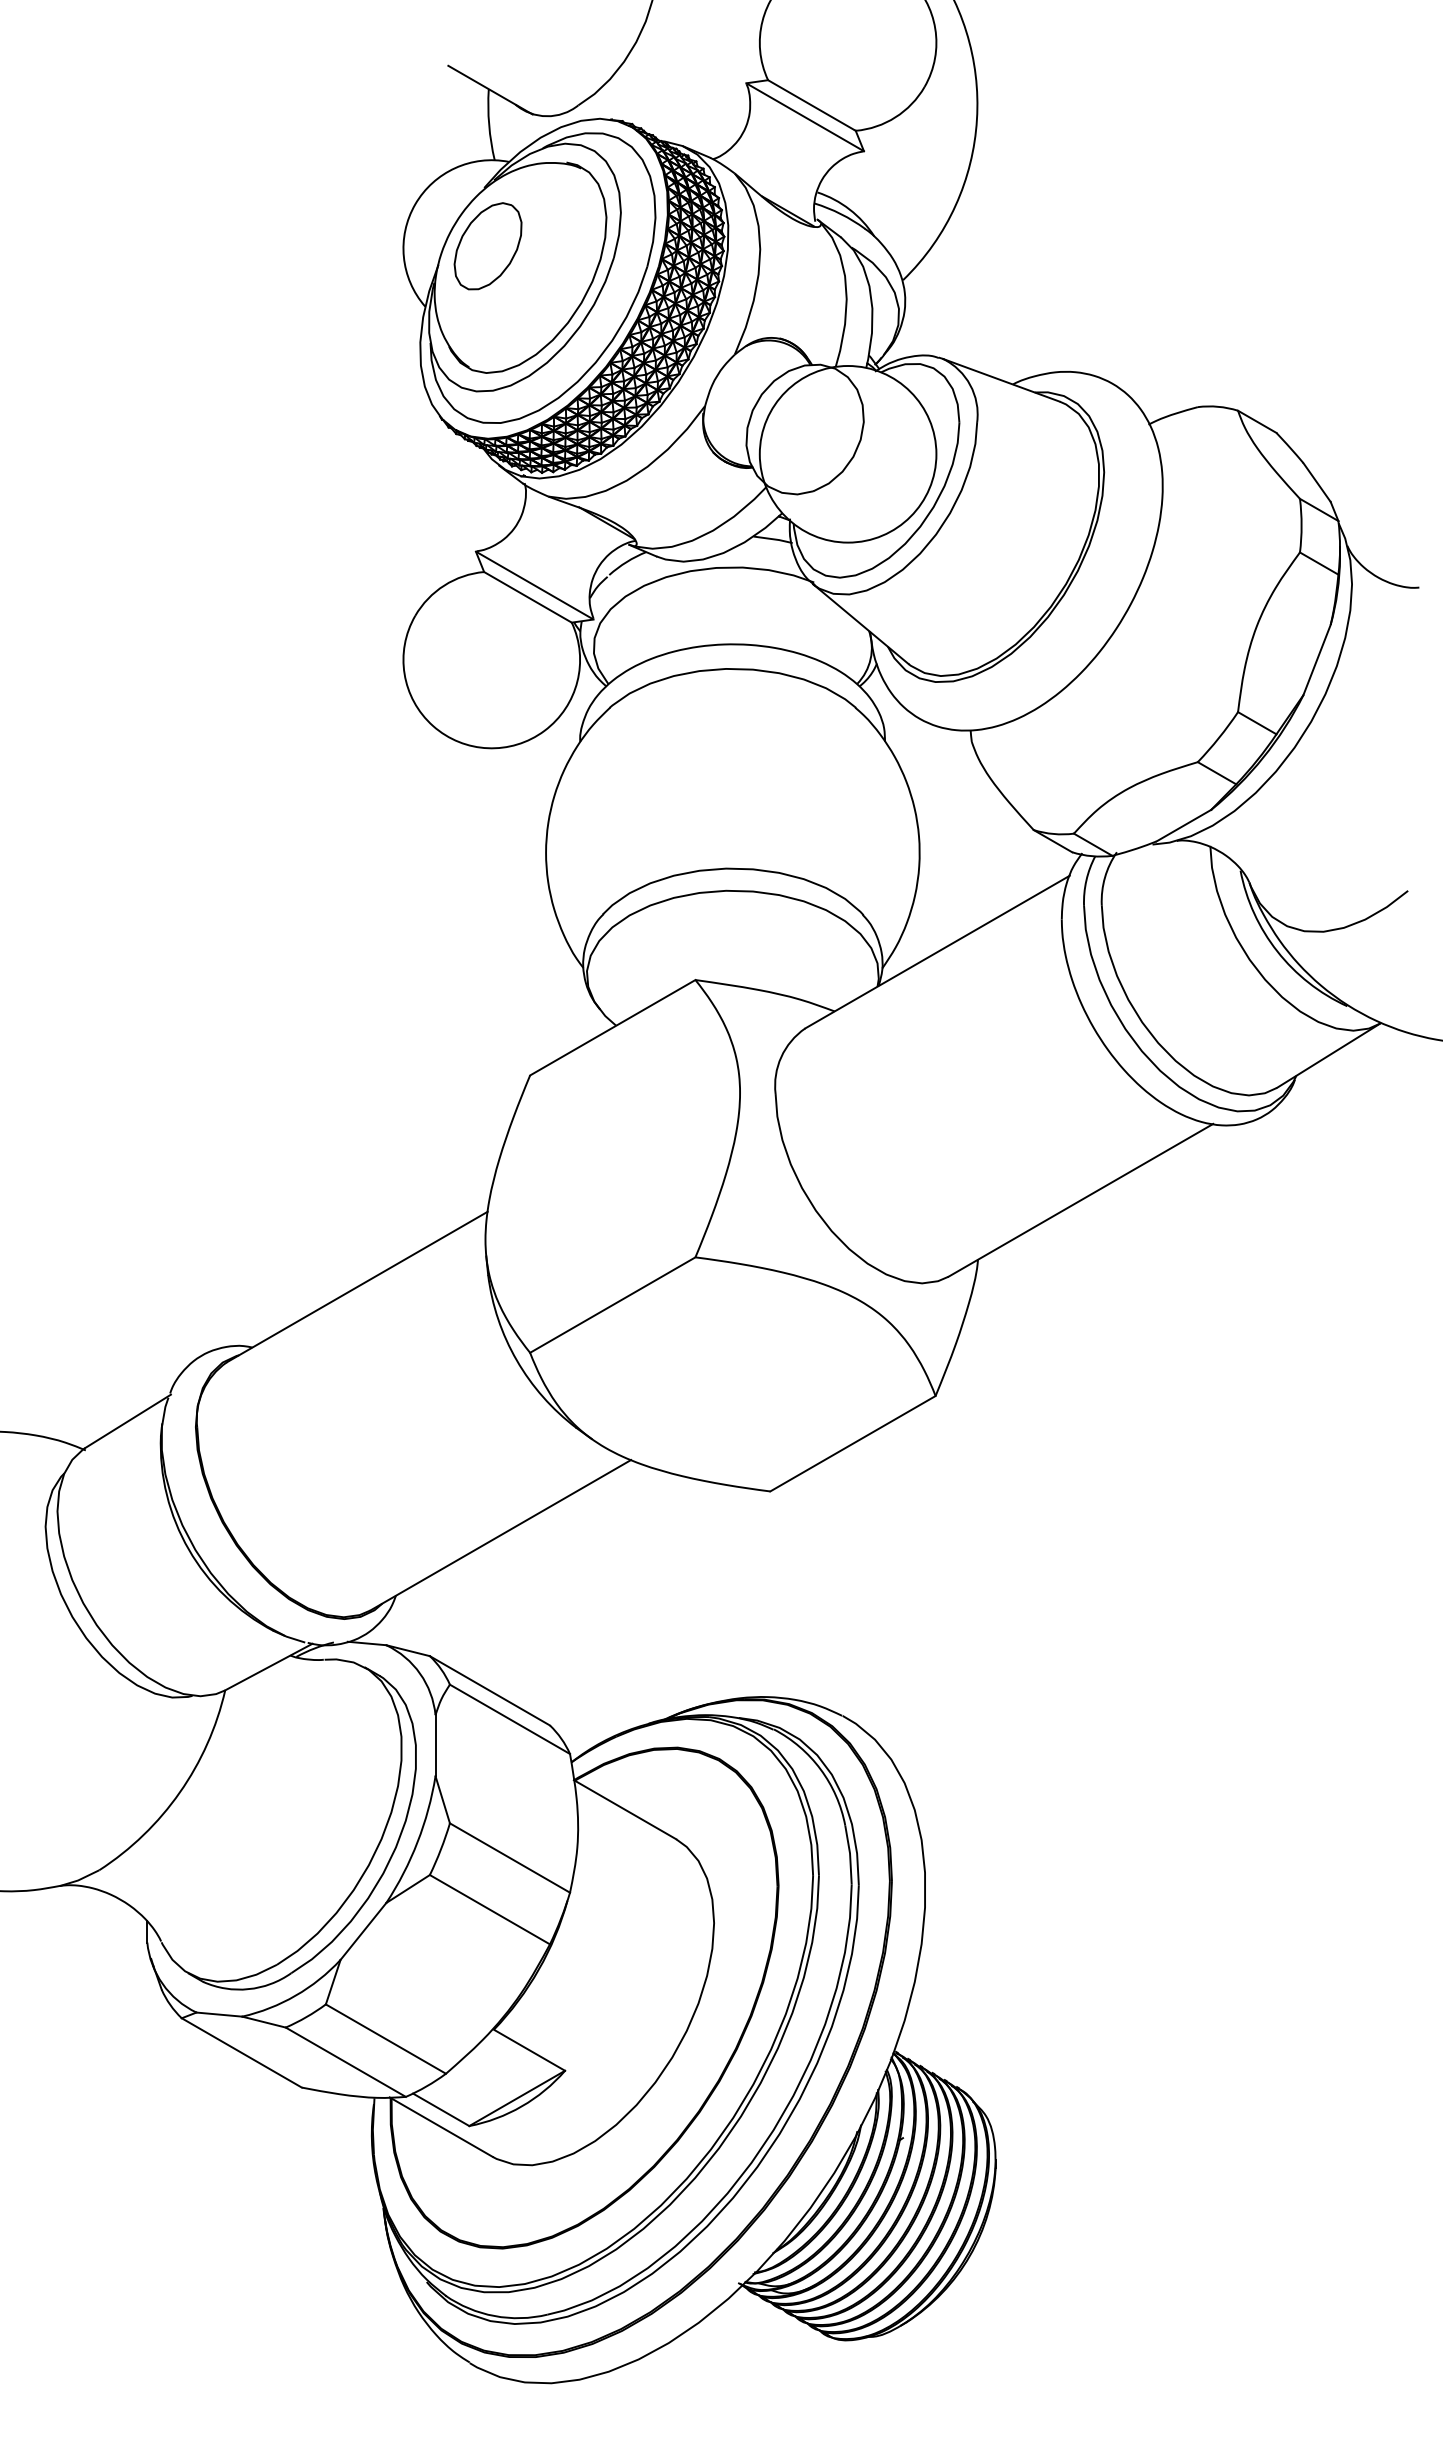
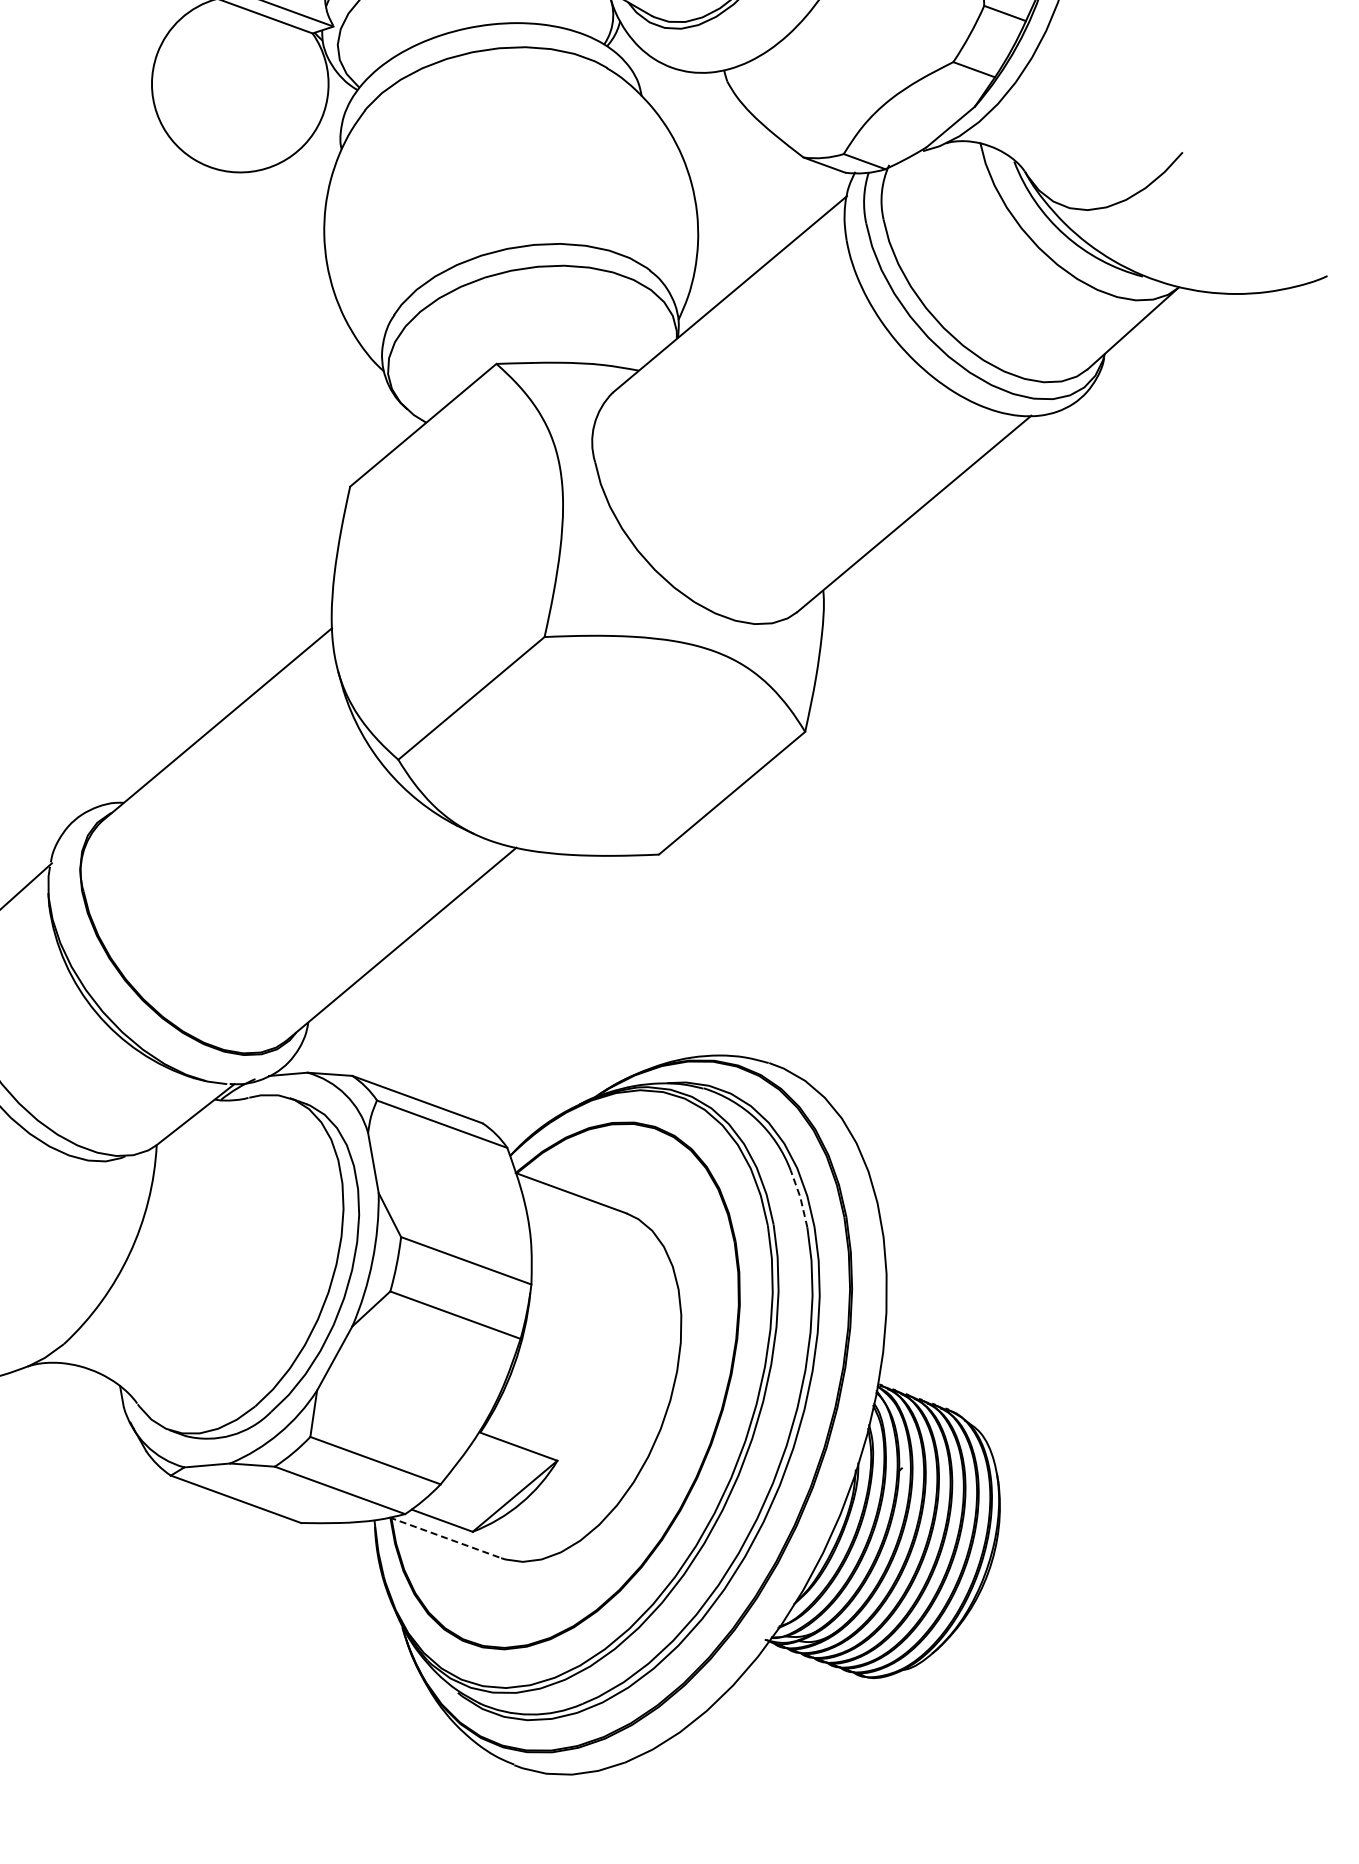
line: (850, 1854) -> (800, 1198), solid -> dashed
line: (441, 2127) -> (445, 1538), solid -> dashed

